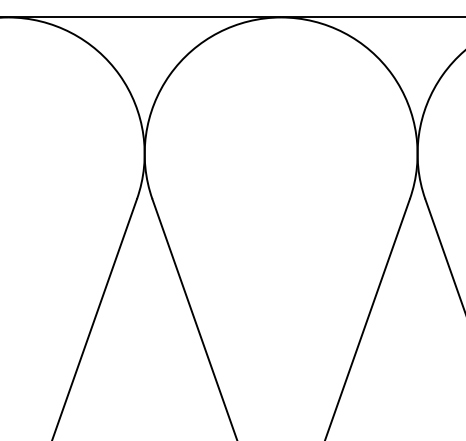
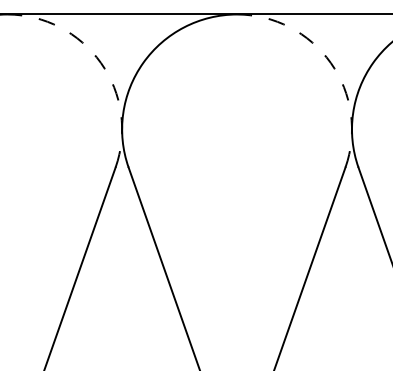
arc: (119, 75) -> (100, 63), solid -> dashed
arc: (392, 75) -> (330, 63), solid -> dashed

